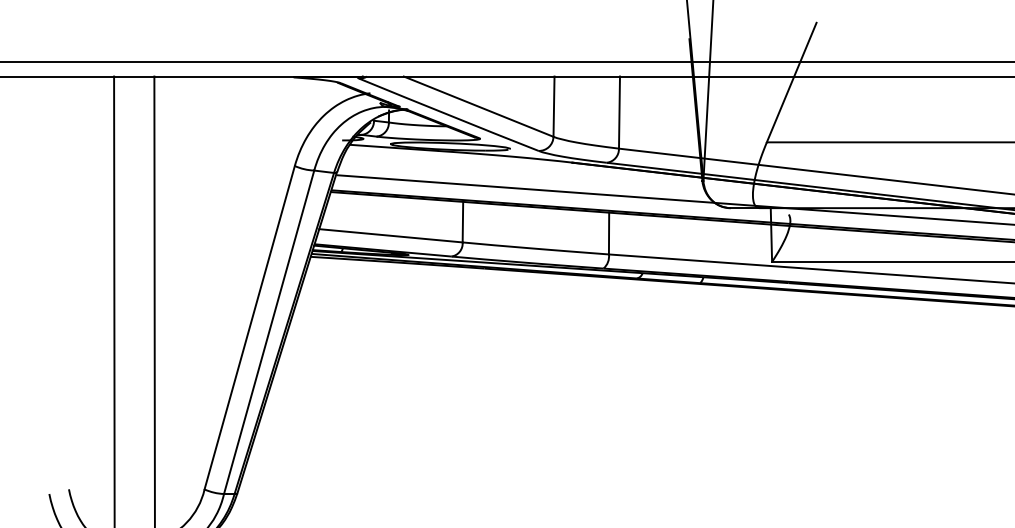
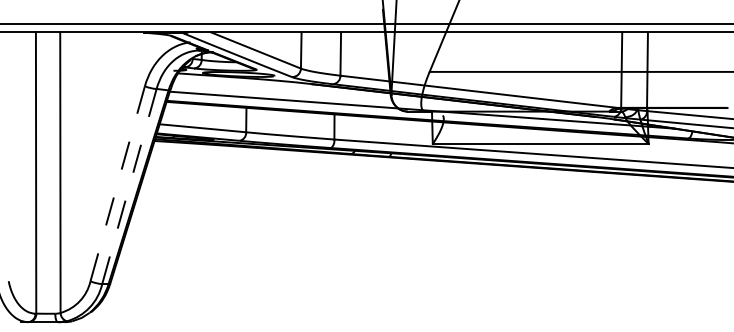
line: (249, 327) -> (117, 183), solid -> dashed
line: (269, 332) -> (129, 186), solid -> dashed

